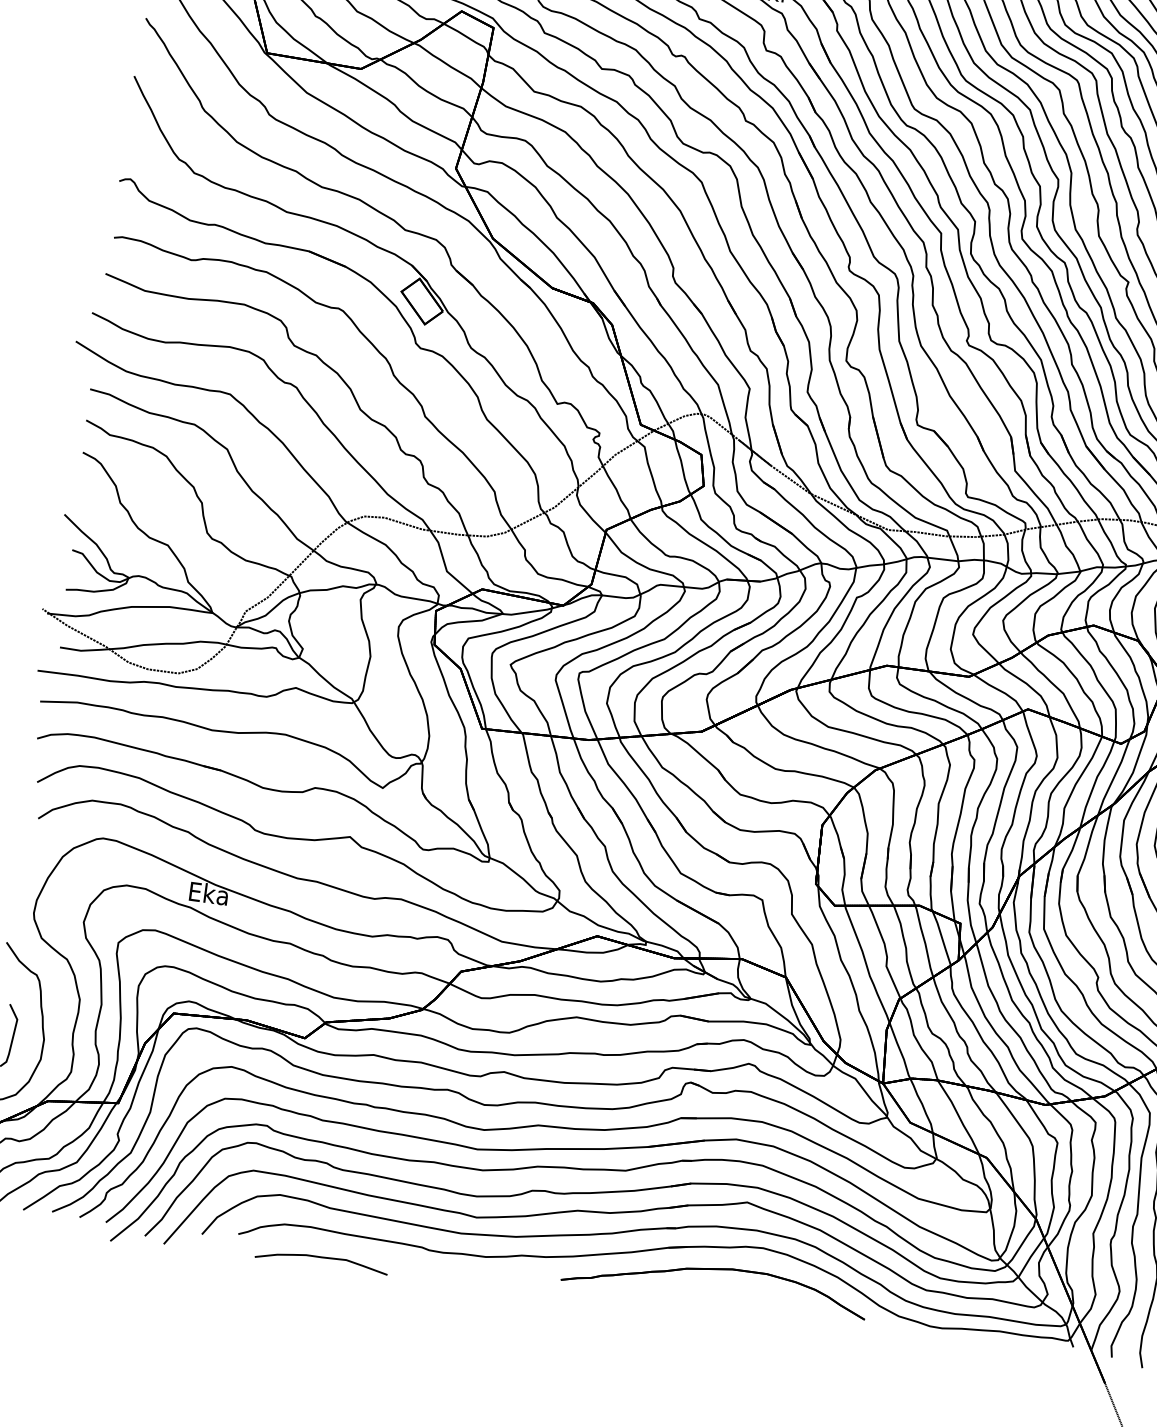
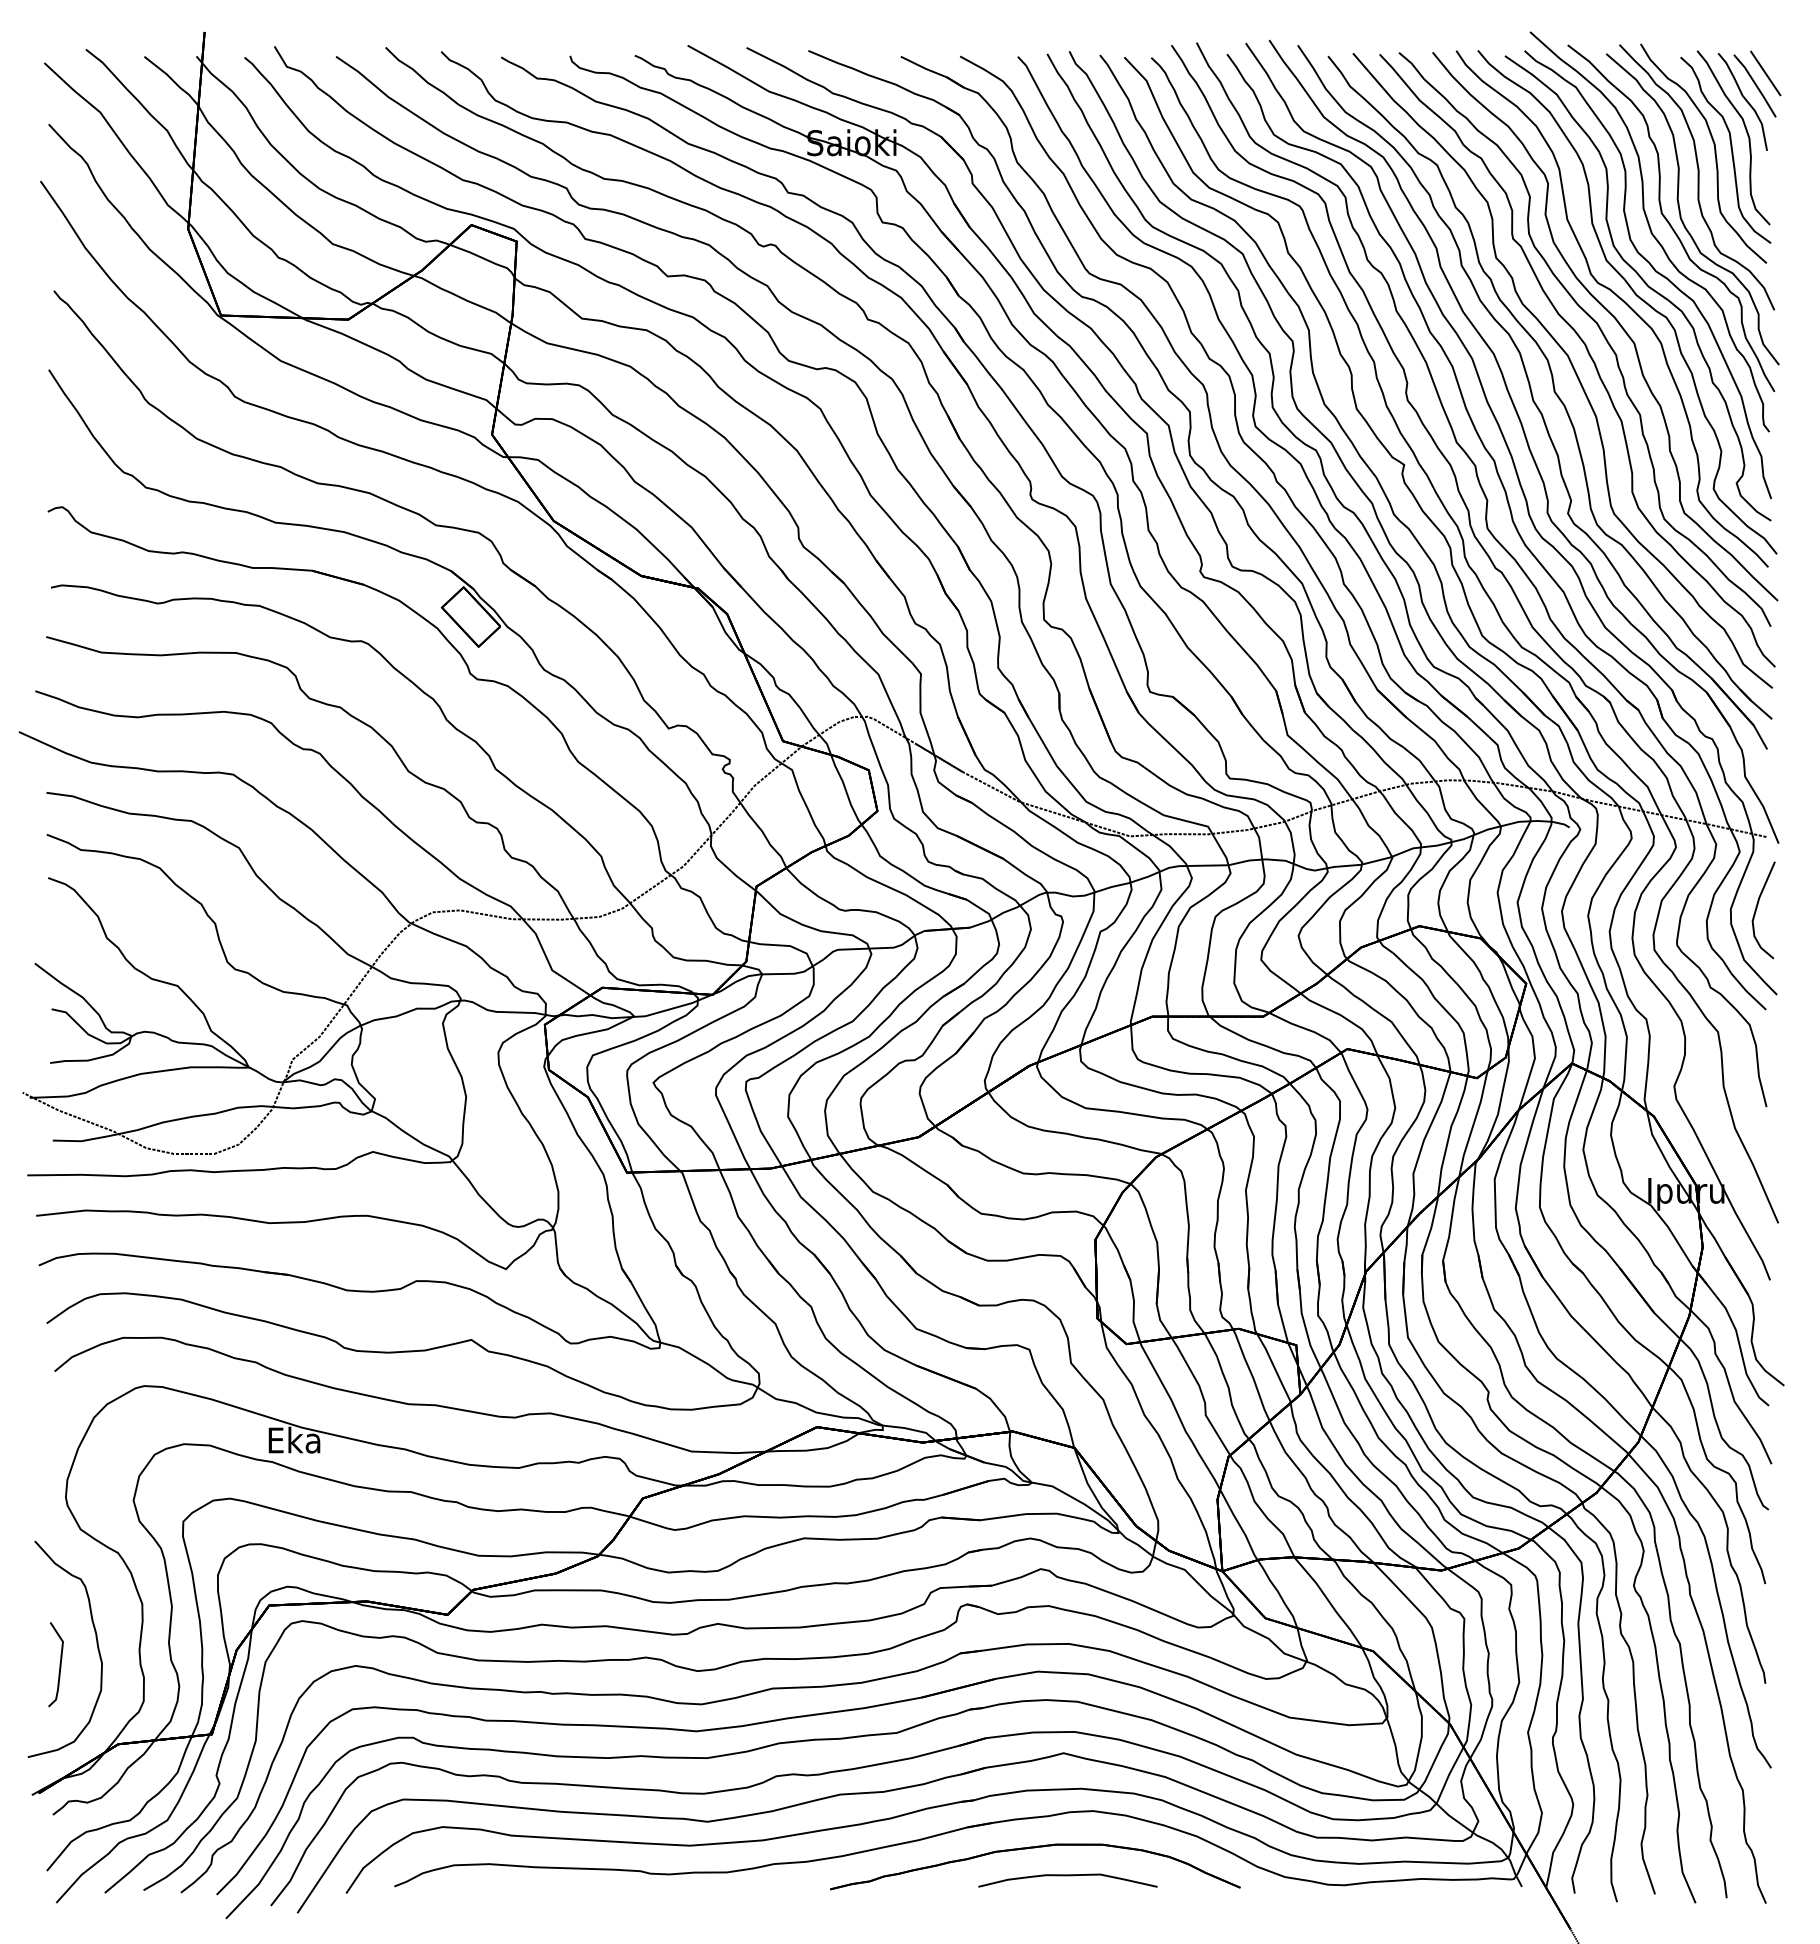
curve: (321, 1258) -> (1067, 1876), moved

